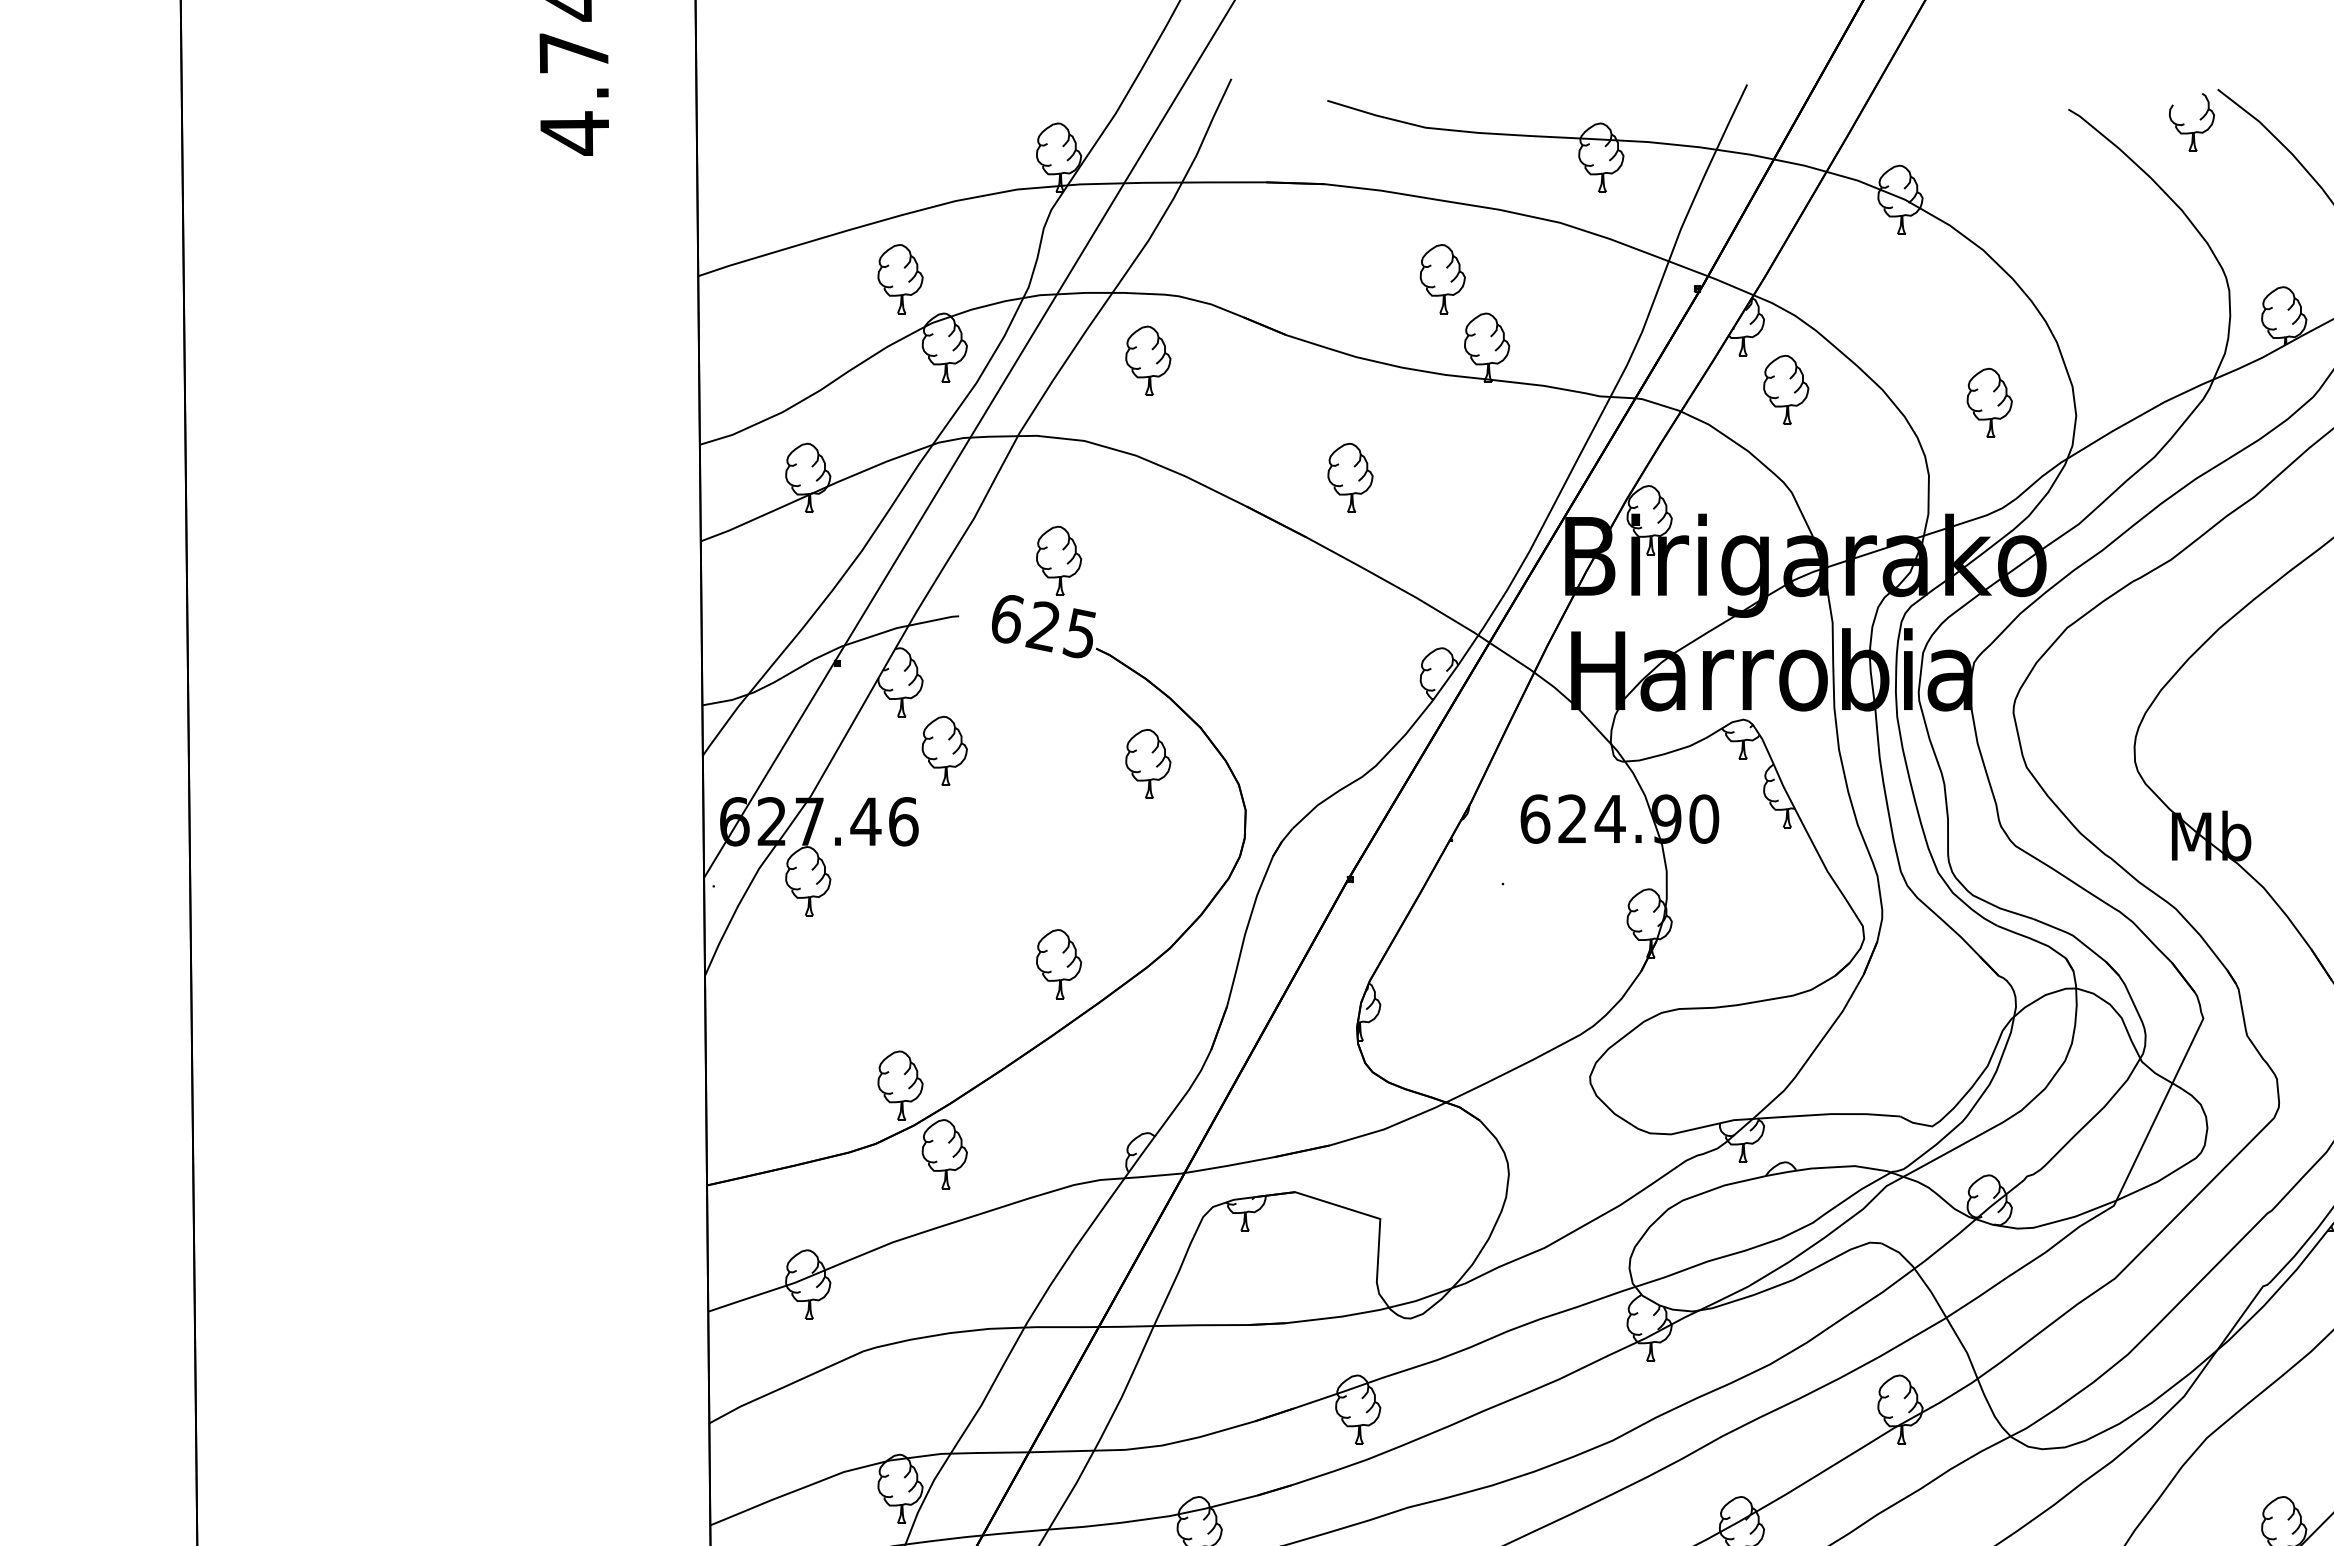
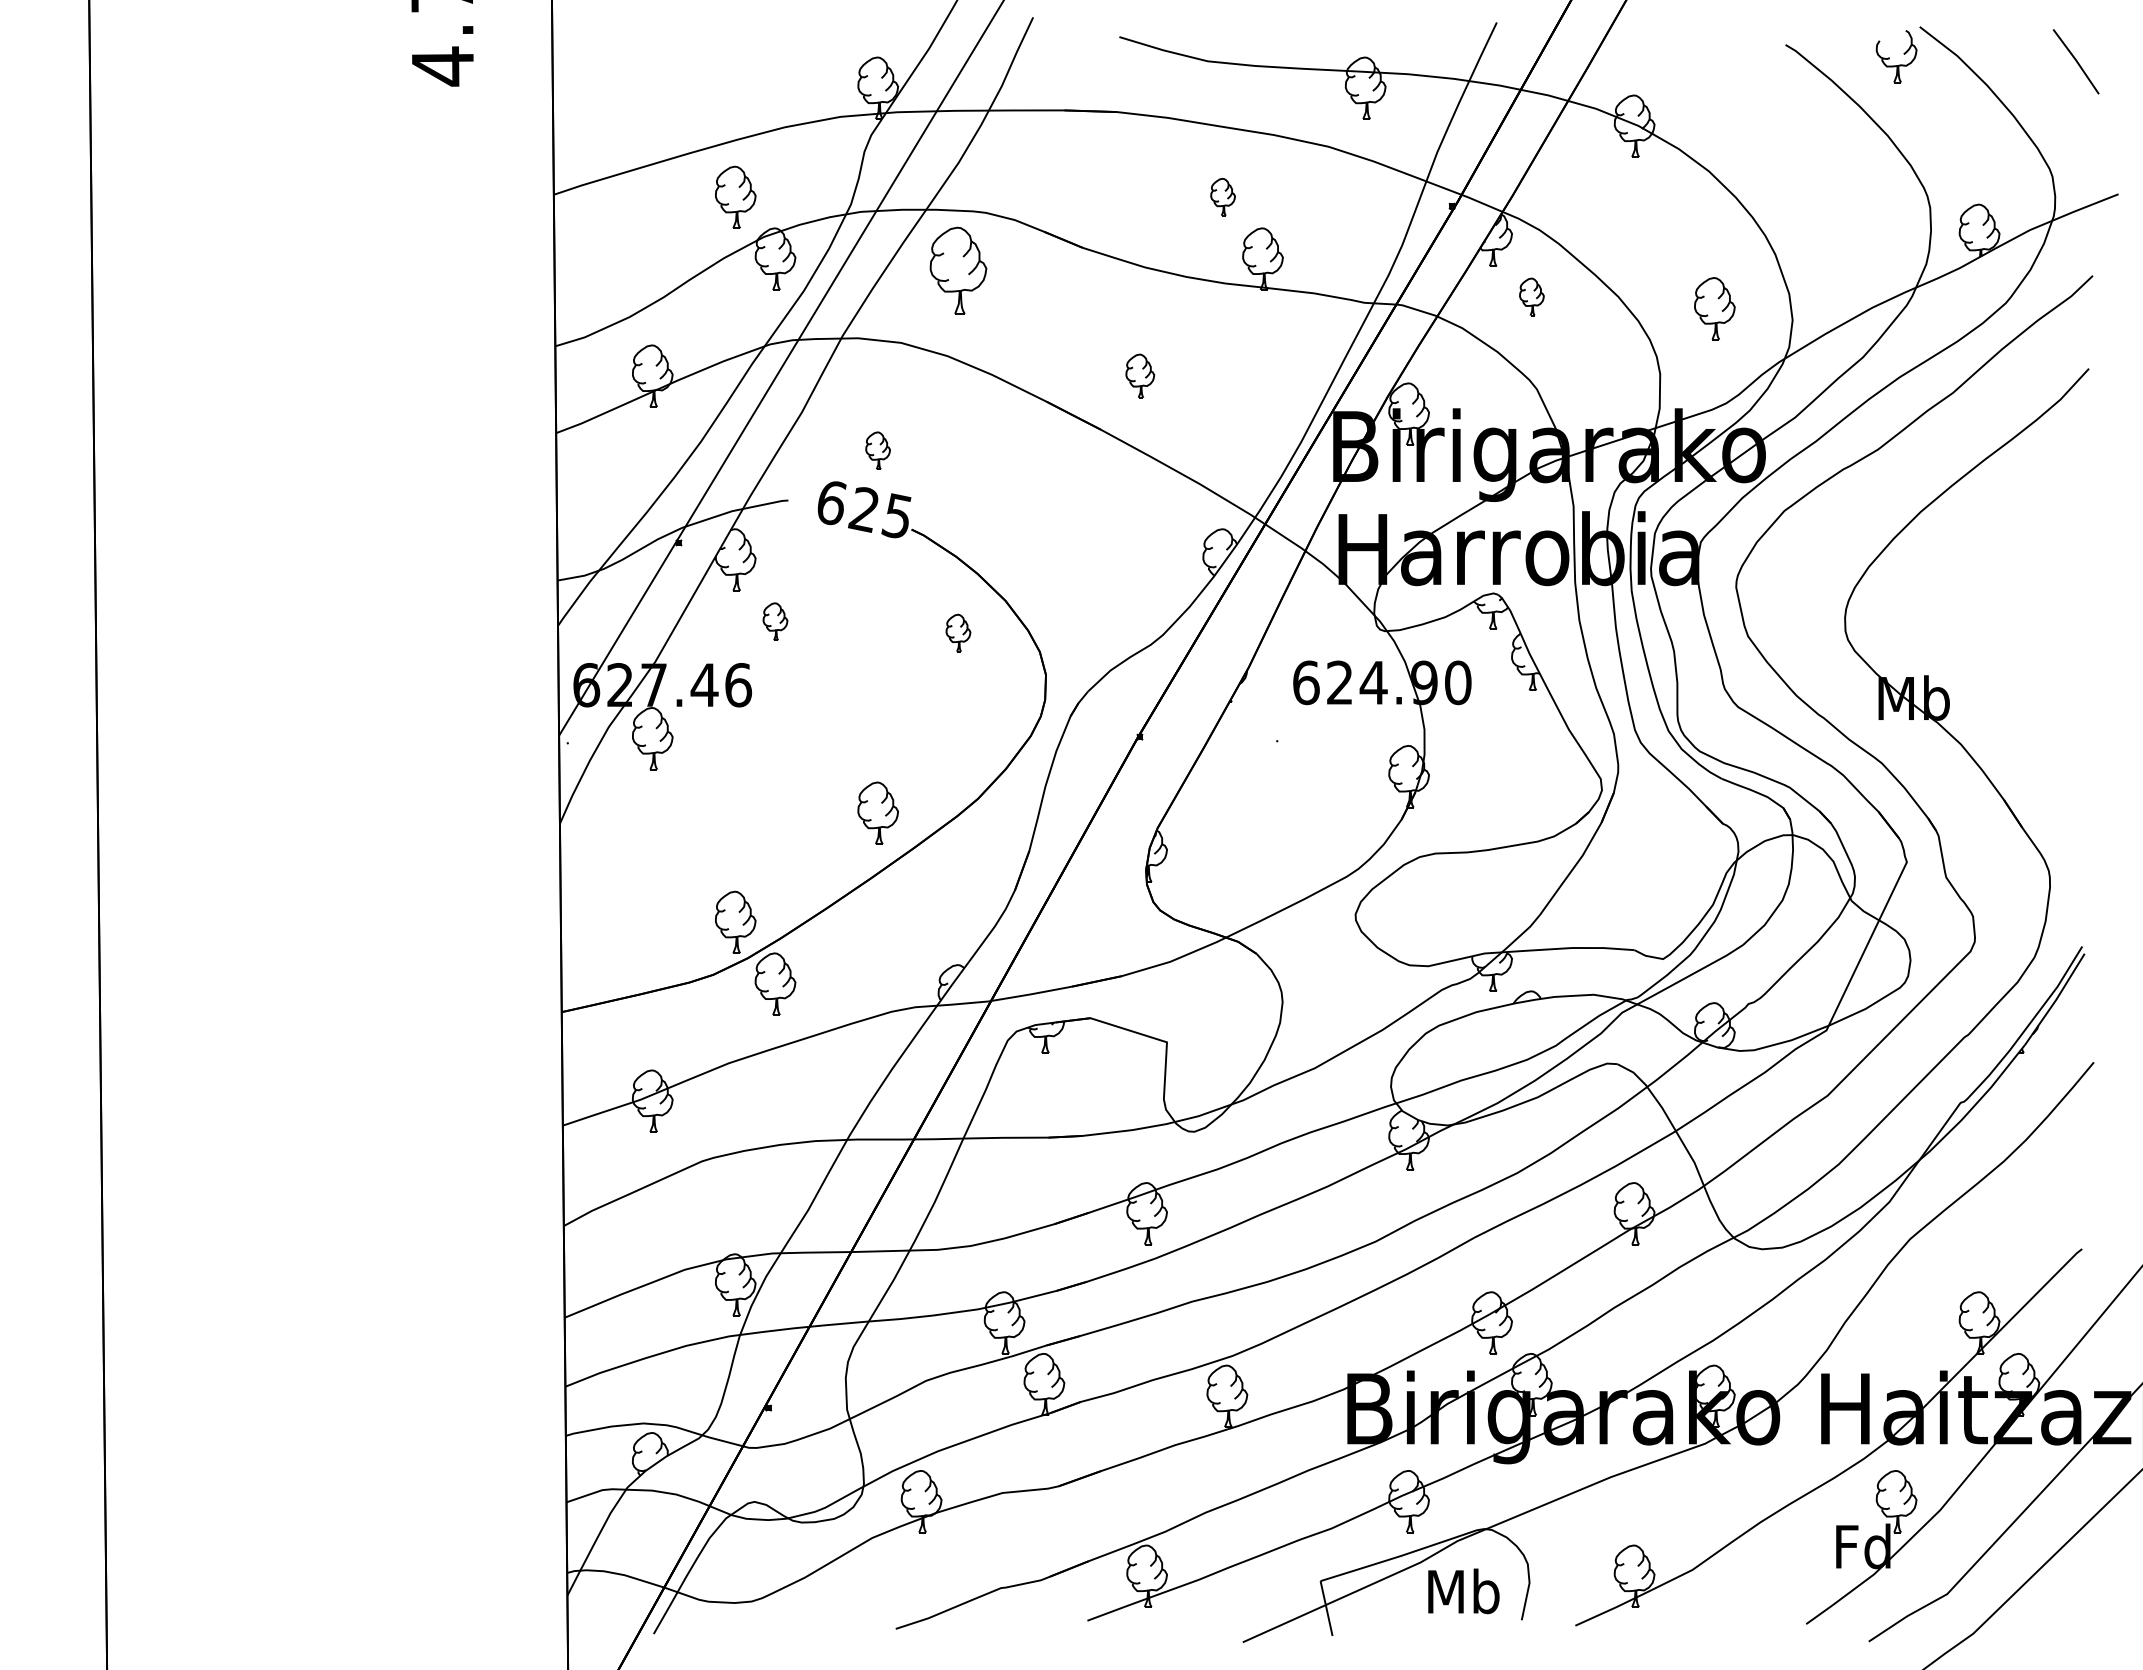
part: (1442, 278) -> (1222, 196), size x0.6
part: (1148, 360) -> (958, 270), size x1.4
part: (1785, 389) -> (1531, 296), size x0.6
part: (1350, 477) -> (1140, 375), size x0.7
part: (1058, 560) -> (877, 450), size x0.6
part: (944, 750) -> (775, 621), size x0.6
part: (1148, 763) -> (958, 632), size x0.6

